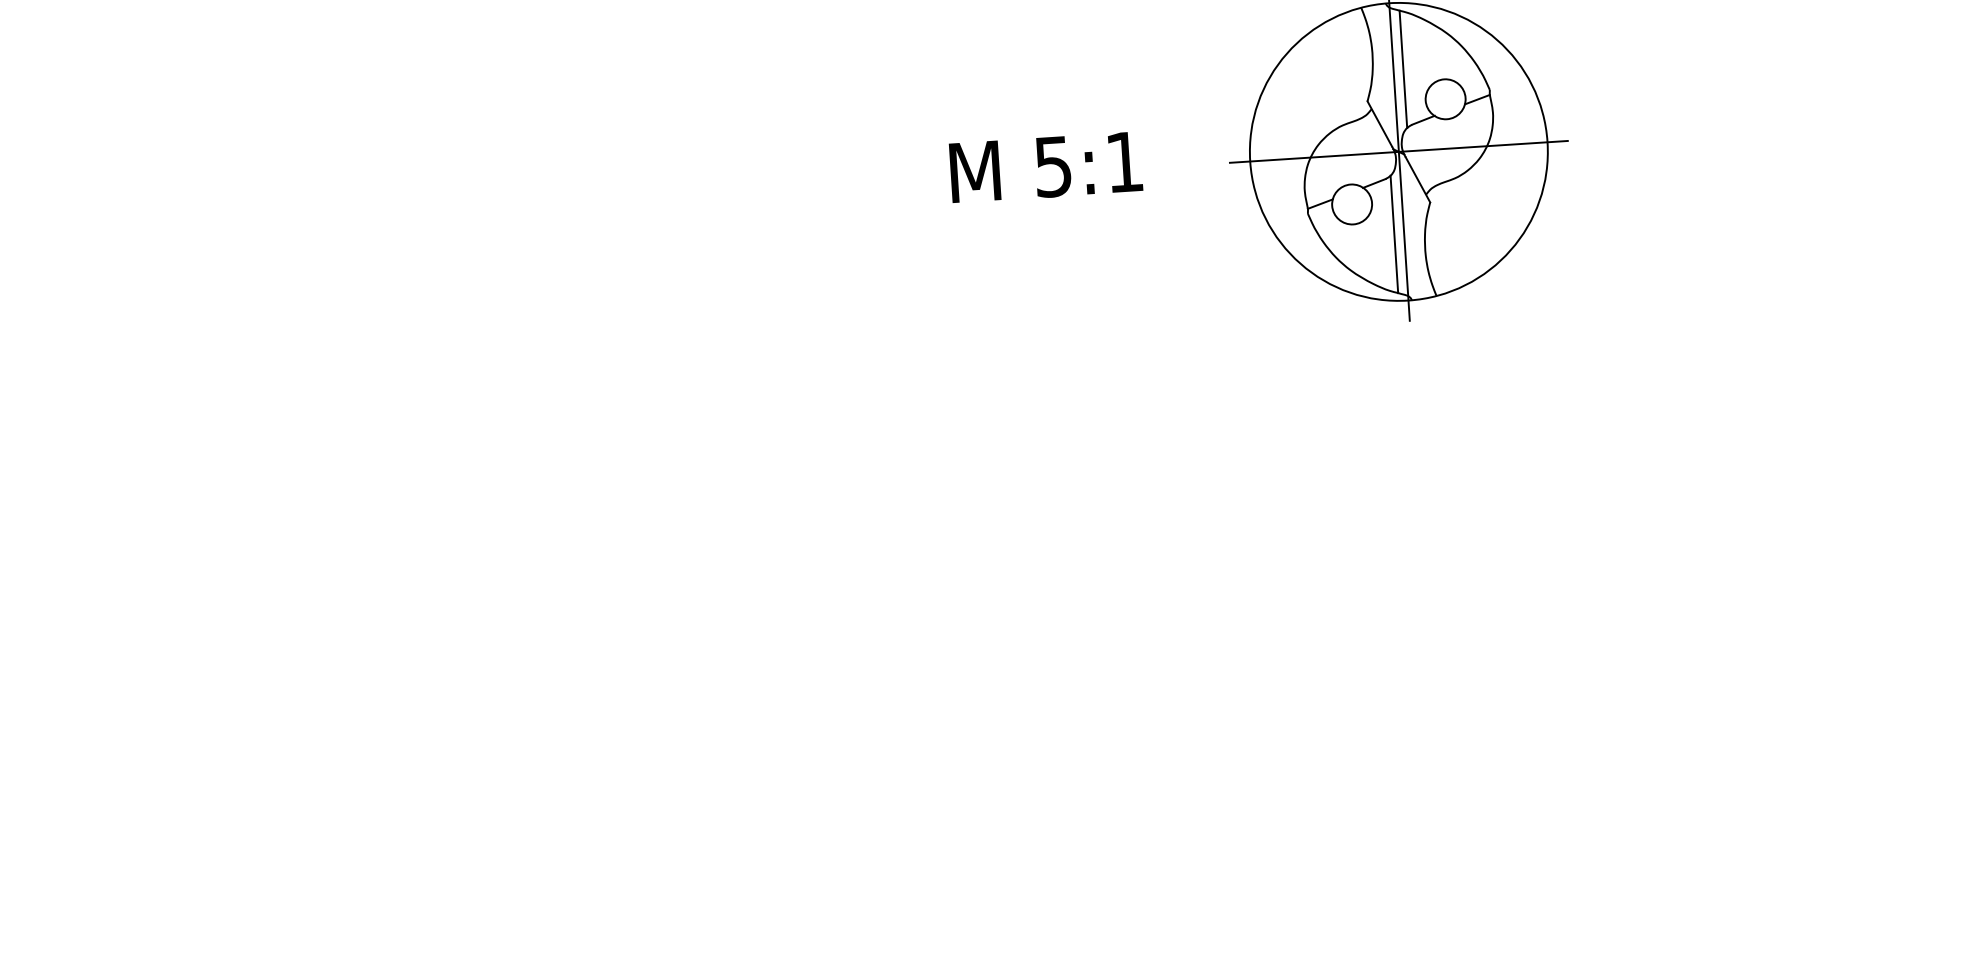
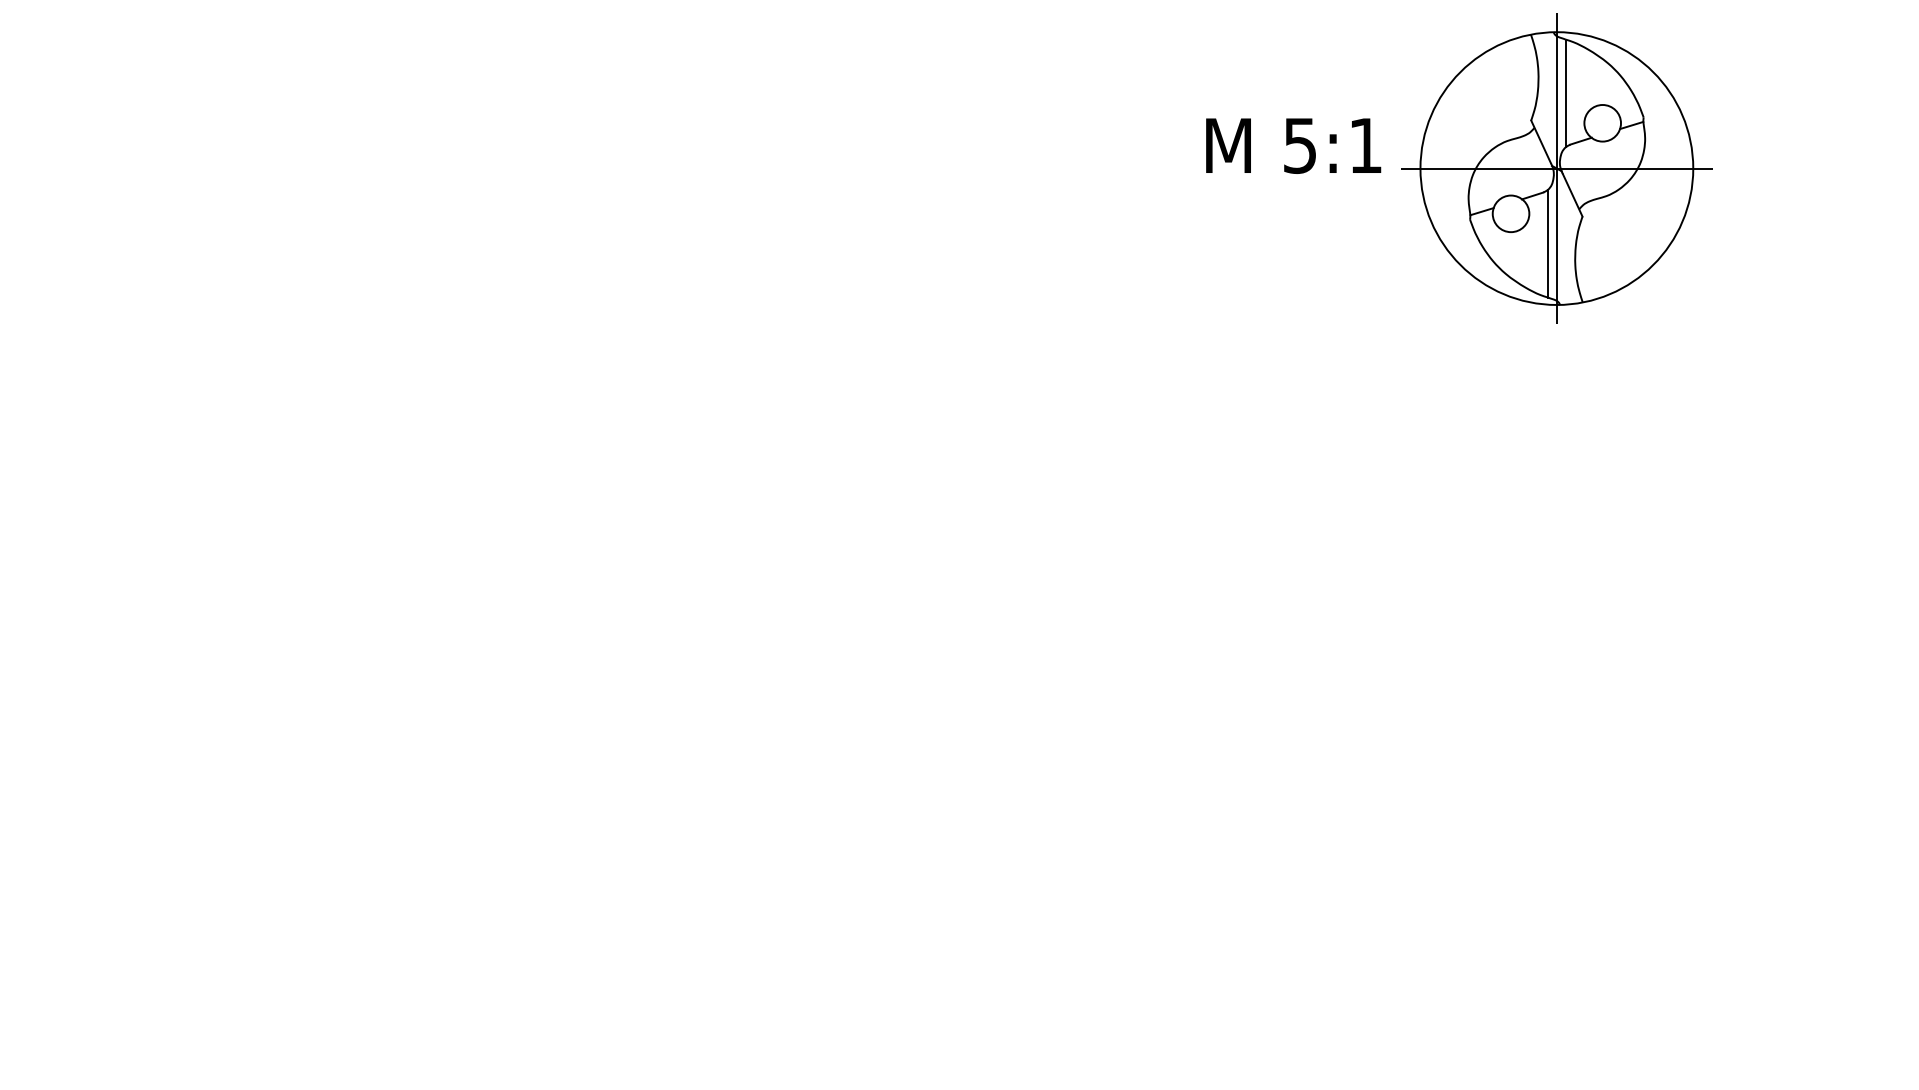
text: (1045, 166) -> (1293, 145), moved

